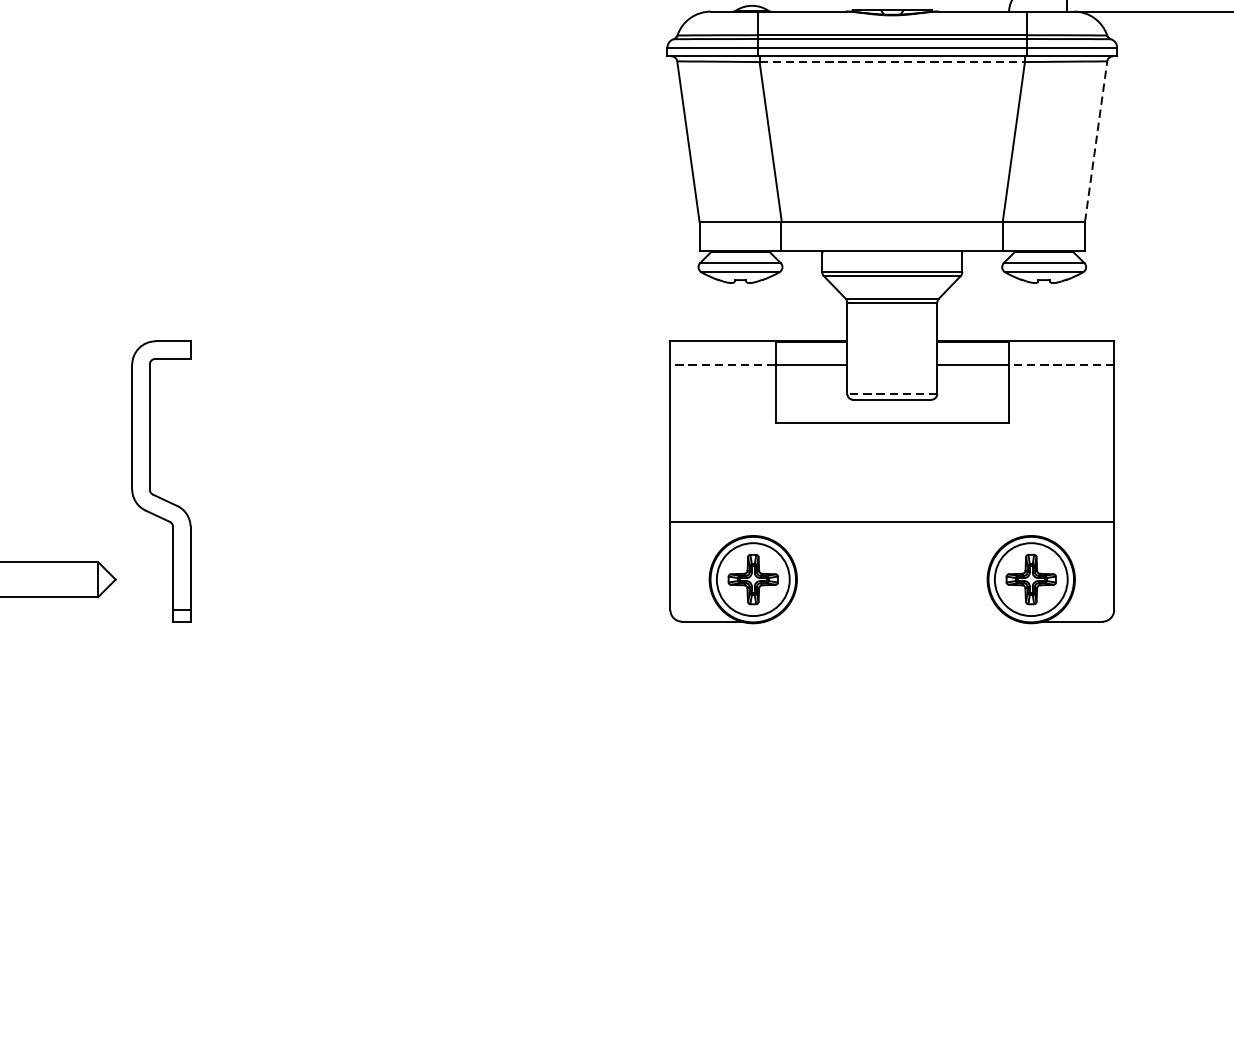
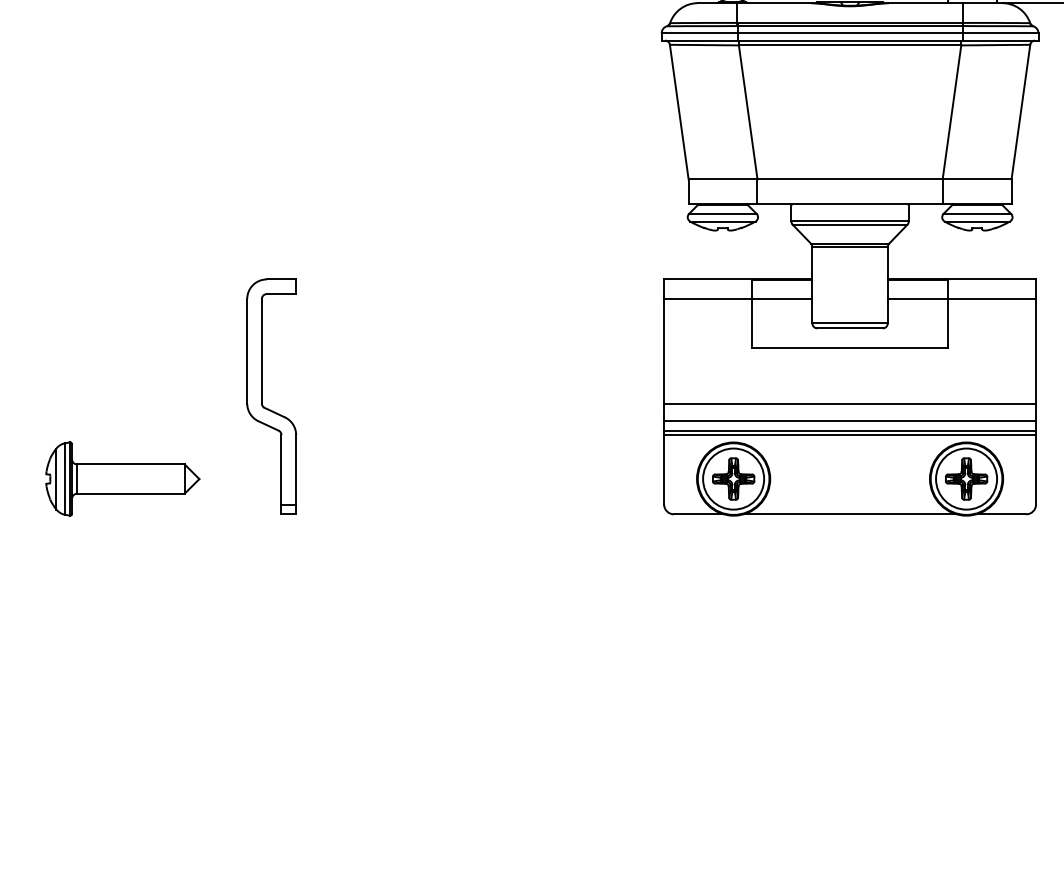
line: (892, 62) -> (850, 45), dashed -> solid
line: (1095, 142) -> (1020, 112), dashed -> solid
line: (722, 365) -> (707, 299), dashed -> solid
line: (1061, 365) -> (991, 299), dashed -> solid
line: (892, 393) -> (850, 323), dashed -> solid
part: (150, 481) -> (262, 396), moved
line: (892, 489) -> (850, 403), added
line: (892, 510) -> (850, 421), added
line: (892, 527) -> (850, 435), added
line: (891, 621) -> (849, 514), added

